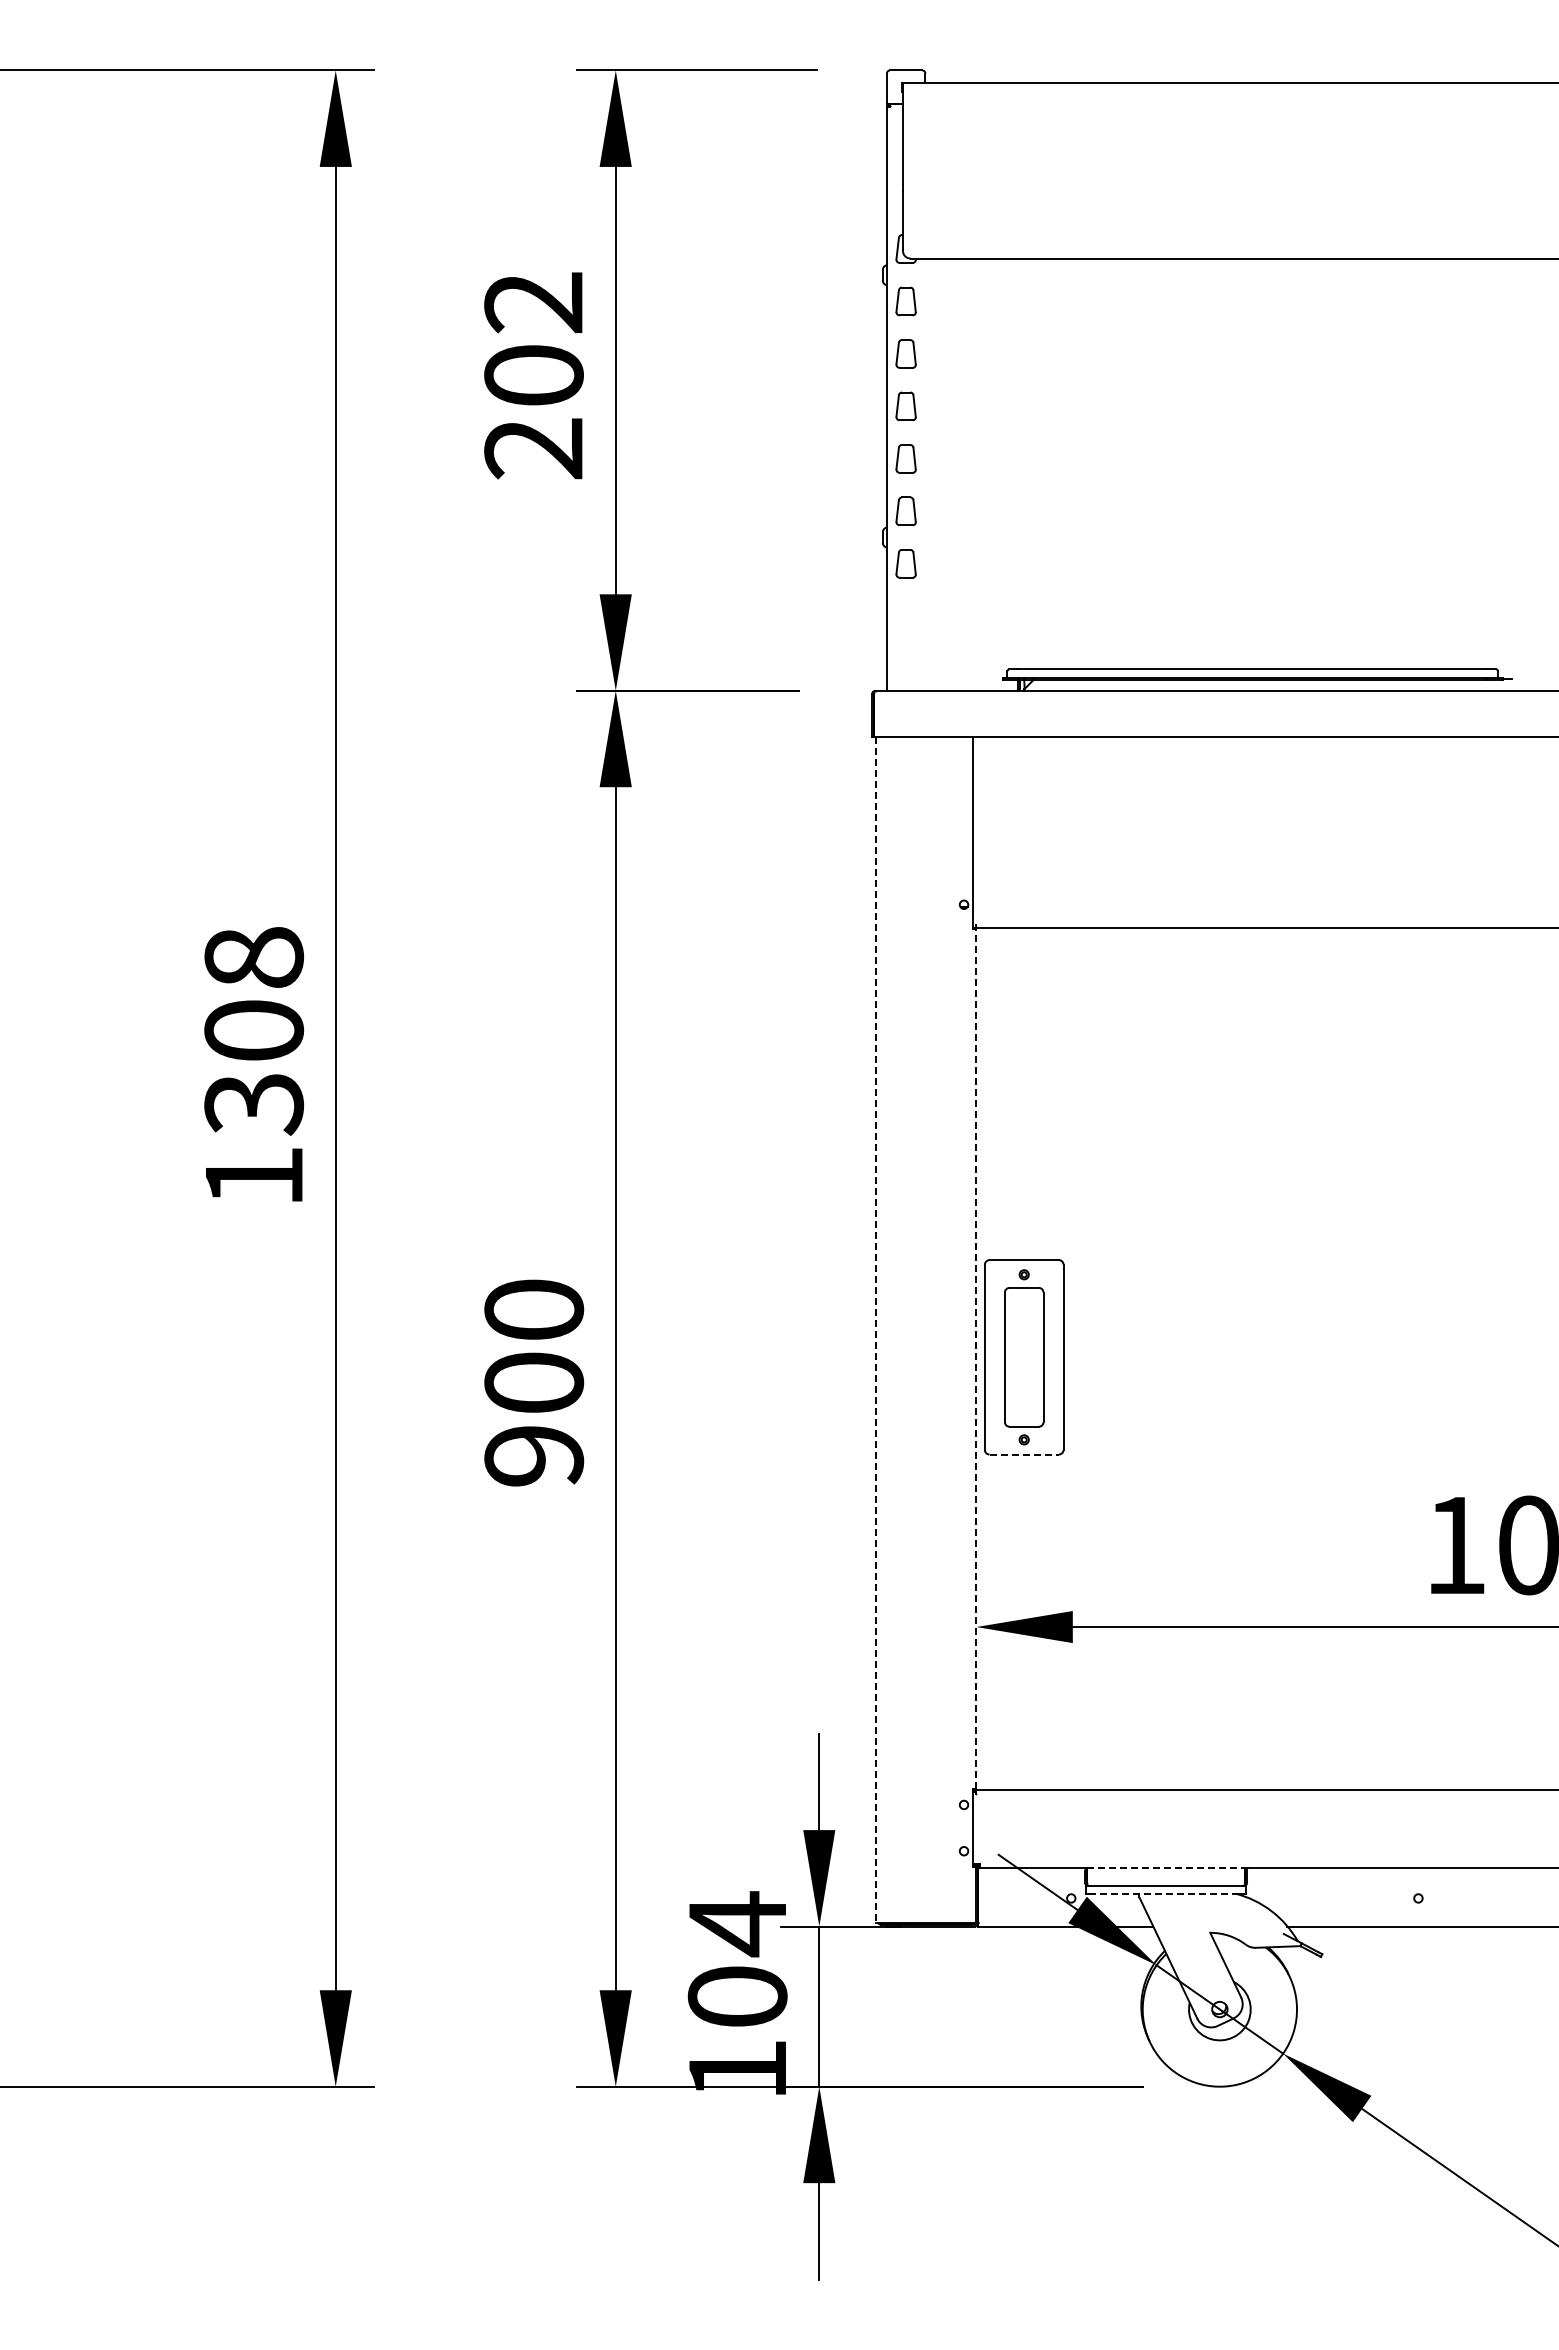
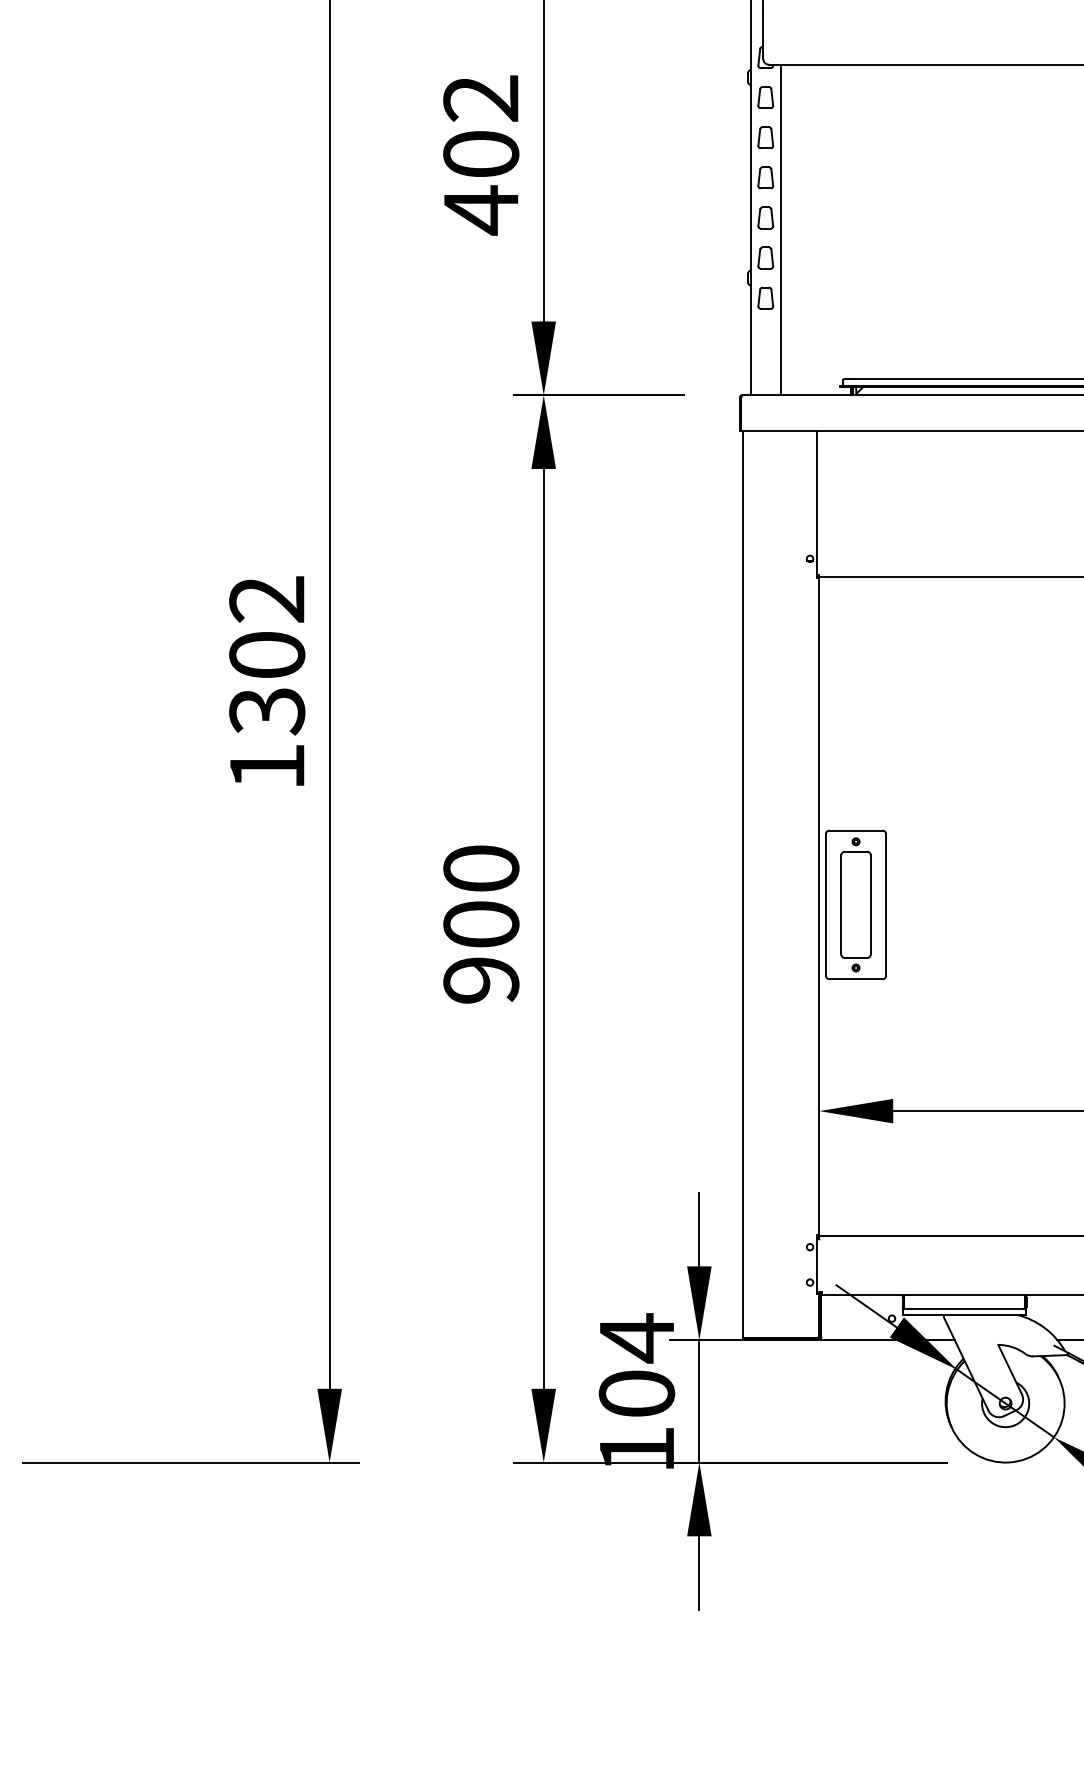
text: (533, 449) -> (480, 210), 202 -> 402
line: (925, 474) -> (780, 229), added
text: (254, 957) -> (267, 599), 1308 -> 1302
line: (876, 1330) -> (743, 884), dashed -> solid
line: (976, 1359) -> (819, 906), dashed -> solid
line: (1024, 1454) -> (856, 979), dashed -> solid
line: (1166, 1867) -> (964, 1294), dashed -> solid
line: (1166, 1893) -> (964, 1314), dashed -> solid

